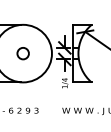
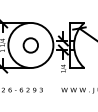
circle: (22, 53) -> (30, 45), size x1.6

